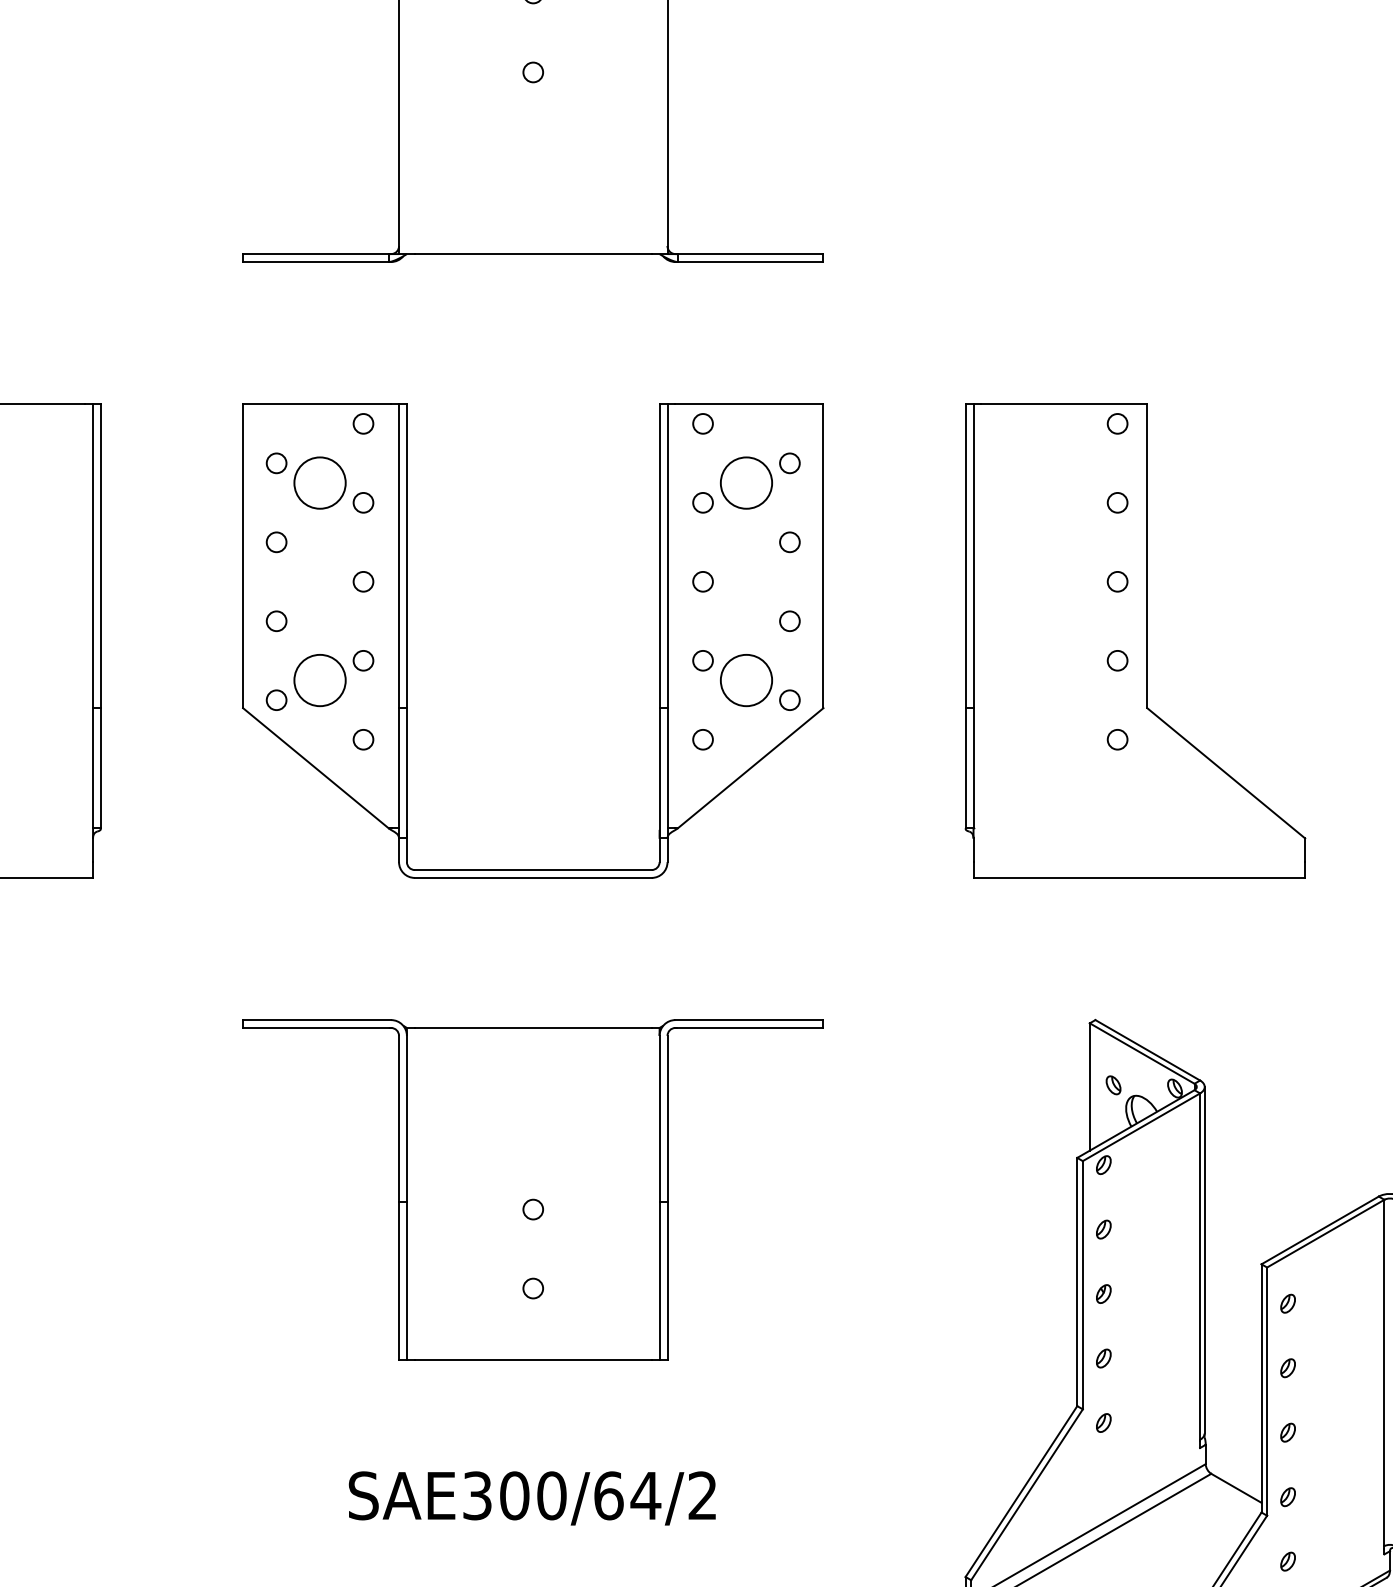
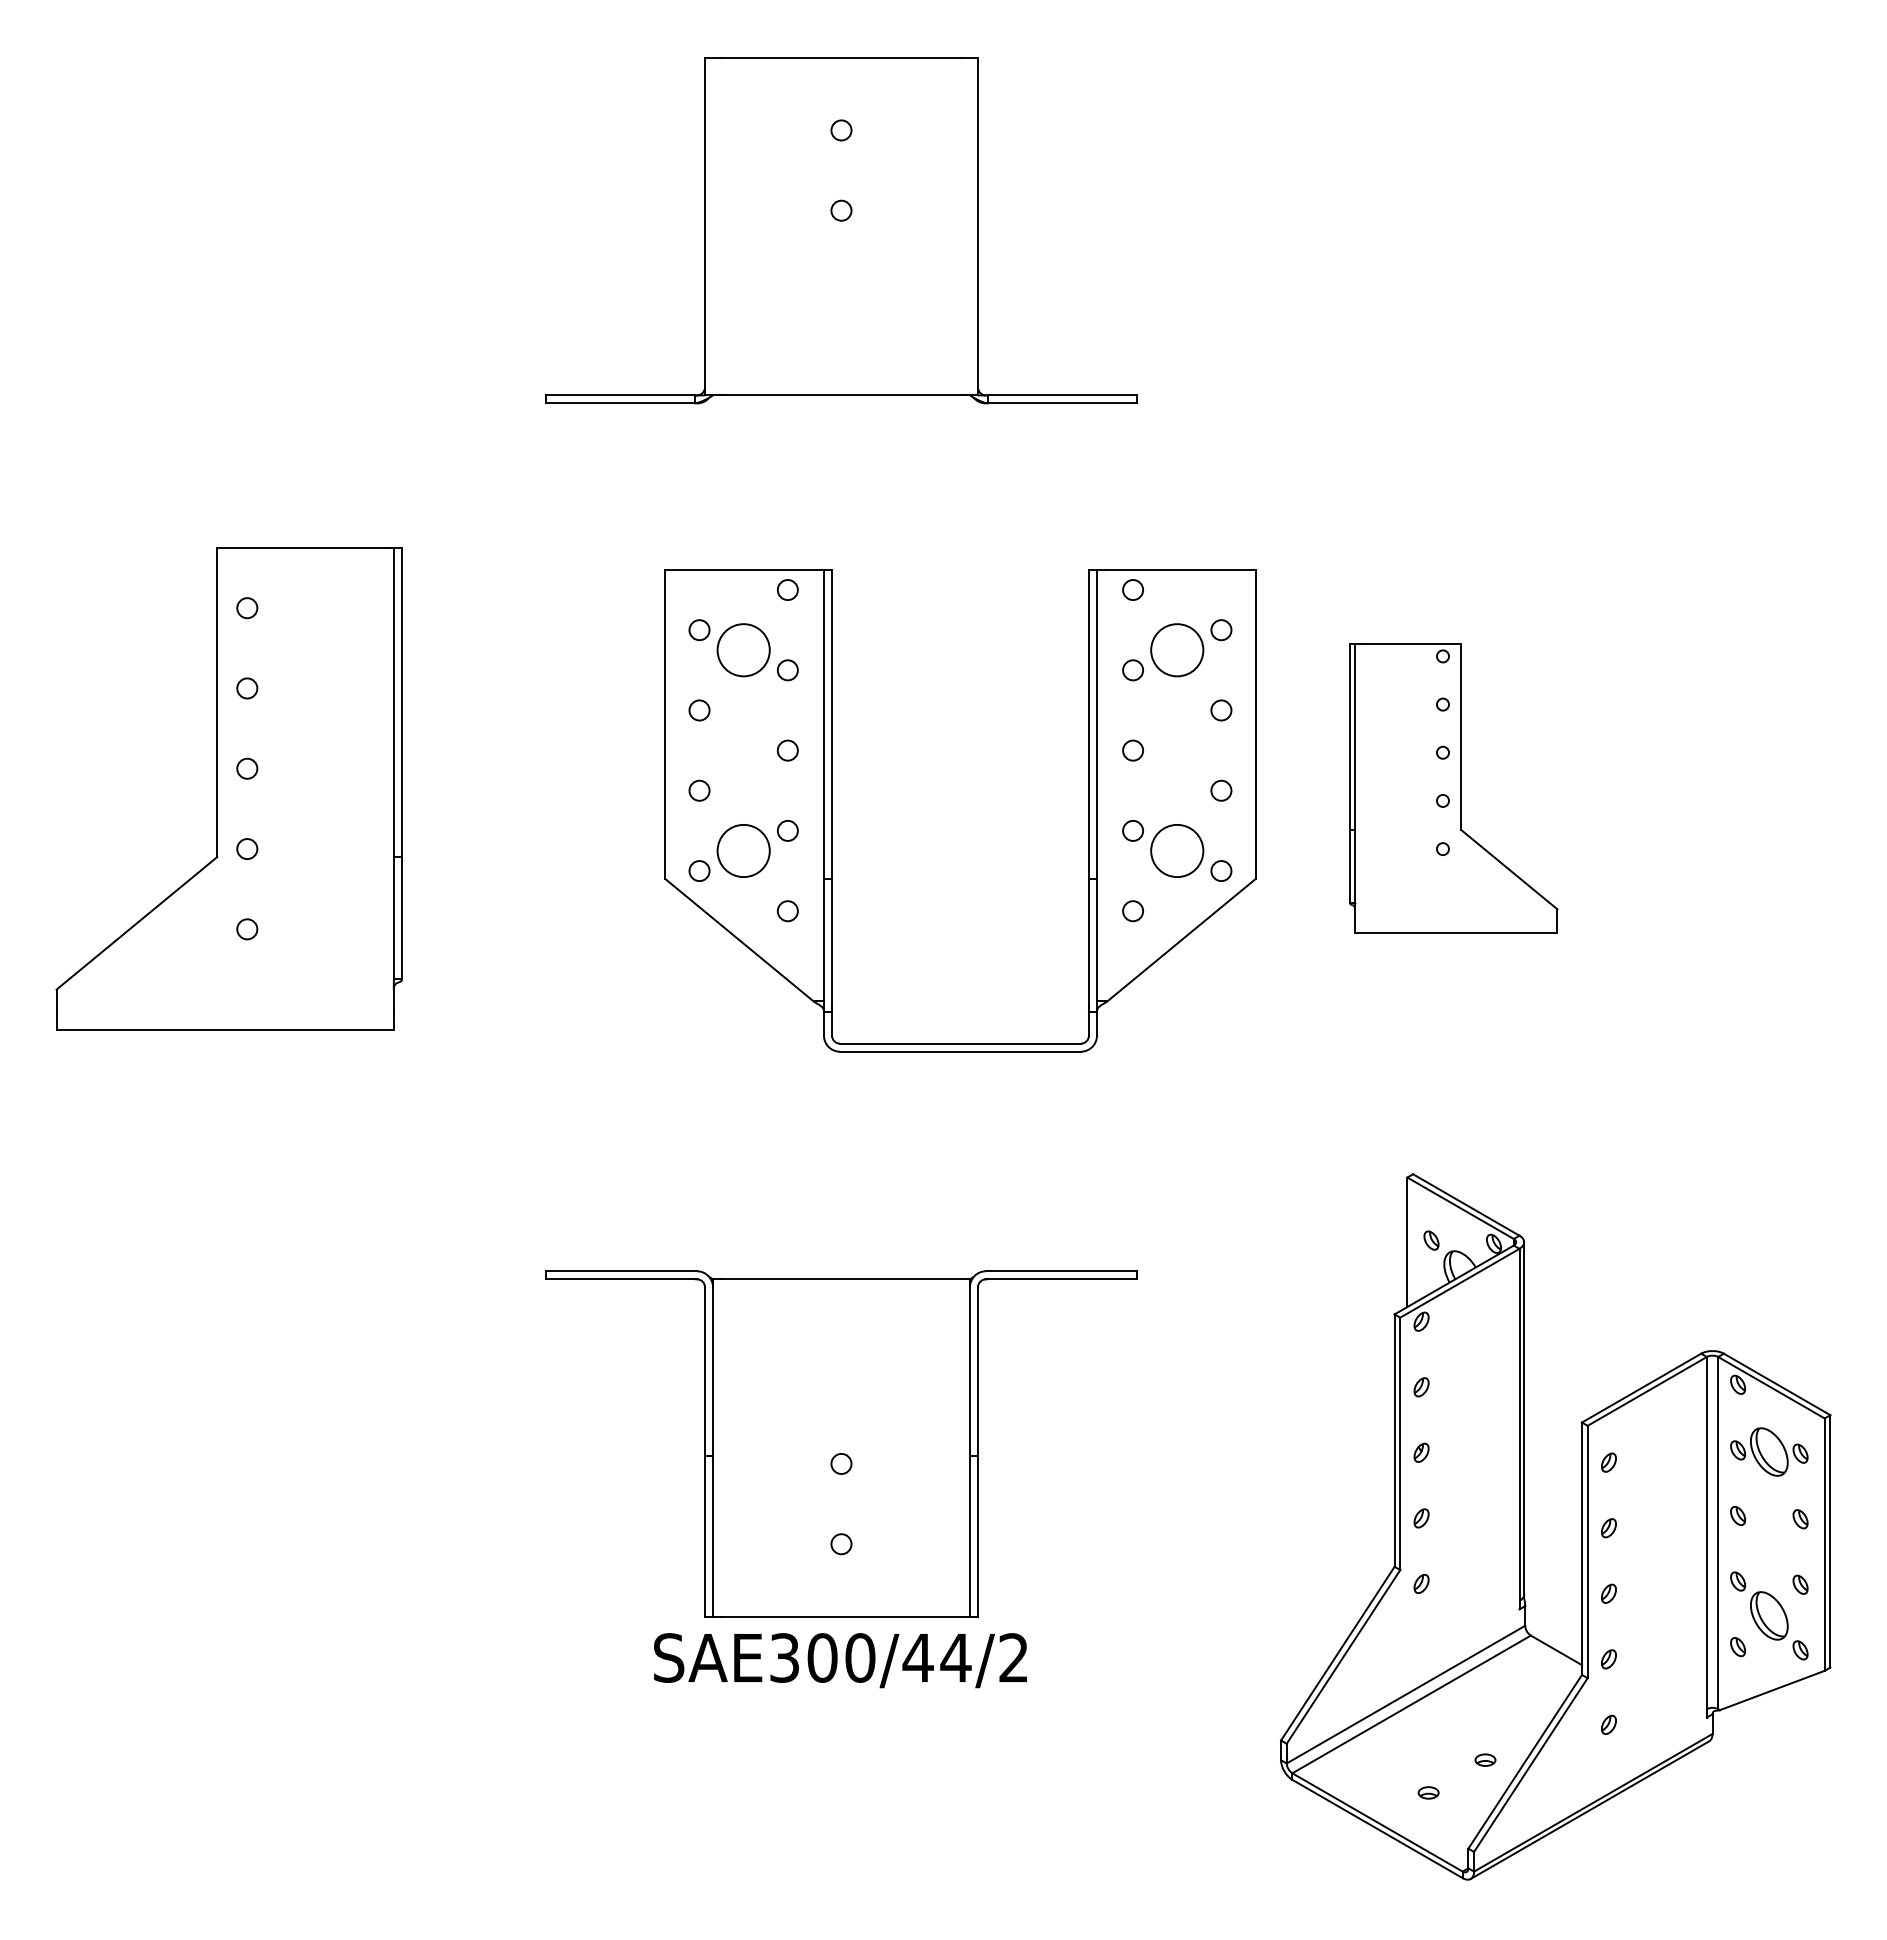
part: (407, 640) -> (832, 810), moved
part: (1135, 640) -> (1453, 788), size x0.6
part: (533, 1189) -> (841, 1443), moved
text: (608, 1495) -> (917, 1657), SAE300/64/2 -> SAE300/44/2

